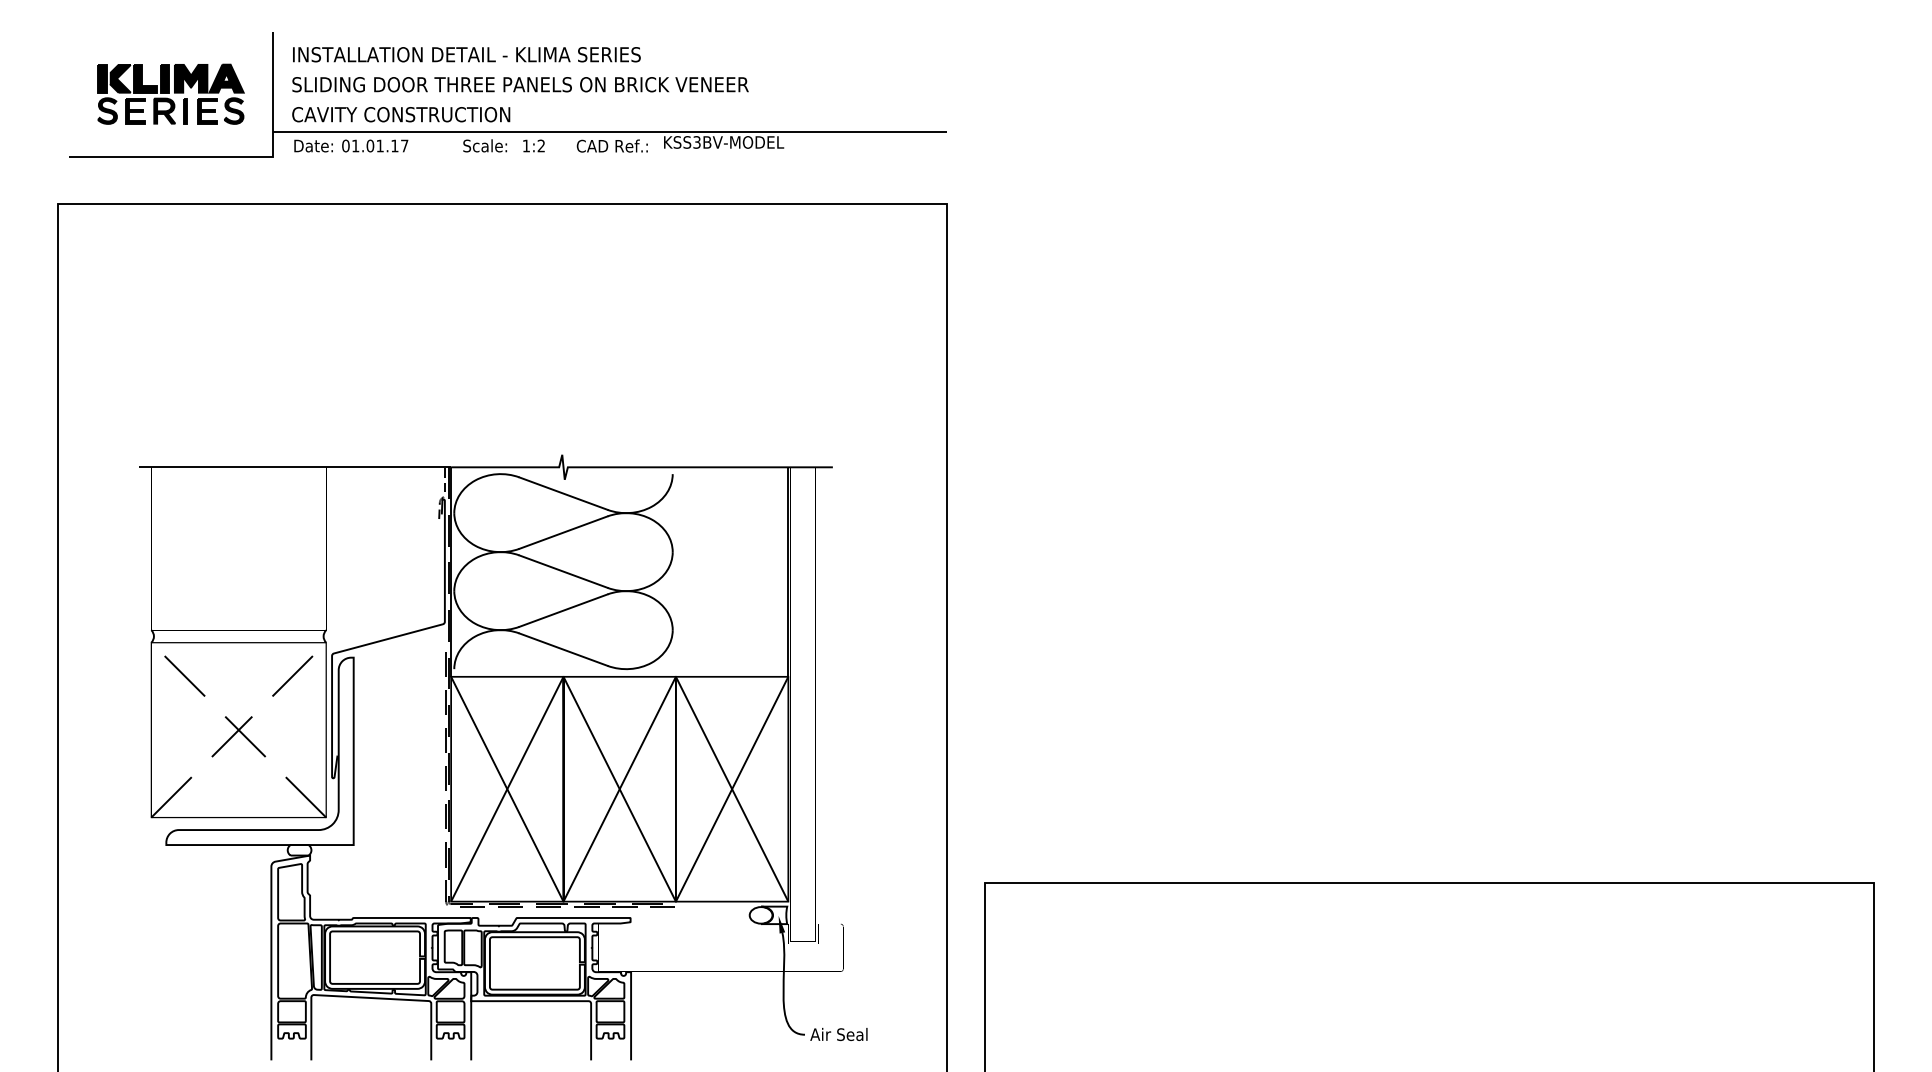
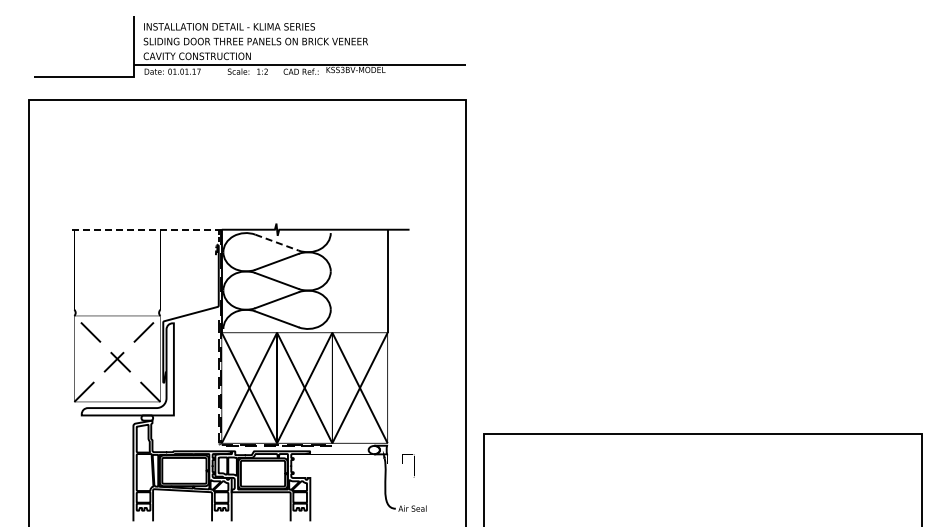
part: (169, 92) -> (83, 45), removed
line: (295, 466) -> (145, 229), solid -> dashed
line: (564, 493) -> (277, 242), solid -> dashed

